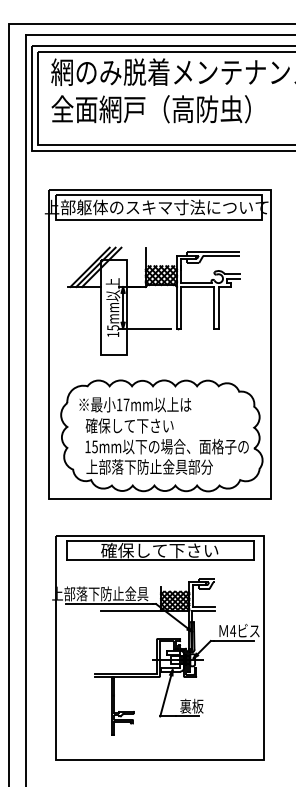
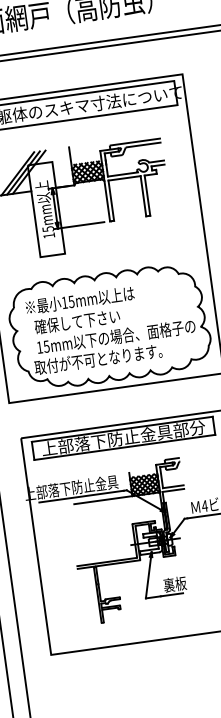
text: (126, 404) -> (71, 301), 17mm -> 15mm
text: (145, 466) -> (98, 358), 上部落下防止金具部分 -> 取付が不可となります。
text: (160, 550) -> (123, 438), 確保して下さい -> 上部落下防止金具部分

